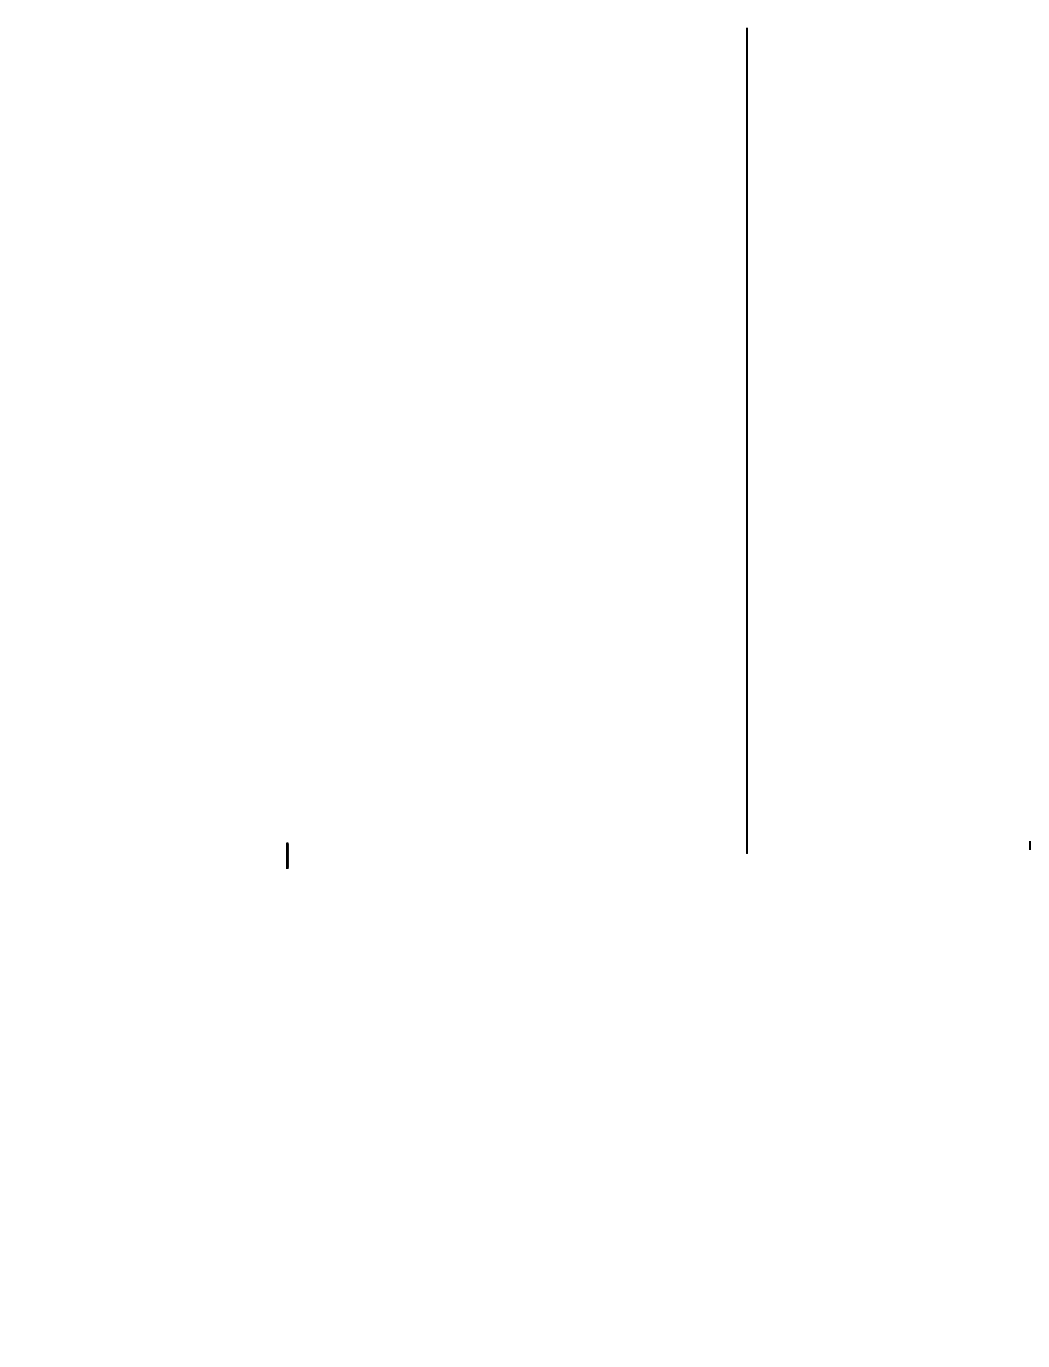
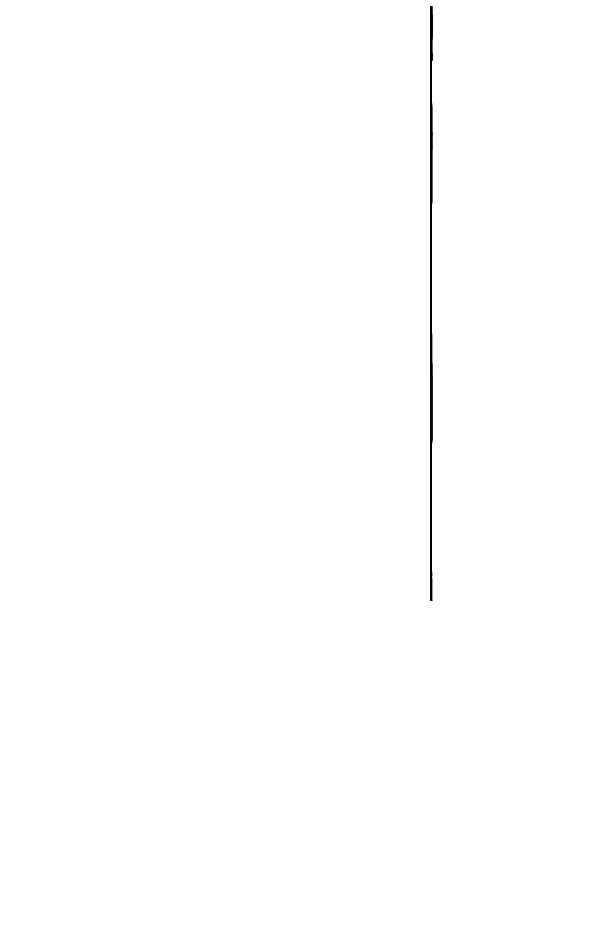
line: (287, 855) -> (100, 602), removed

